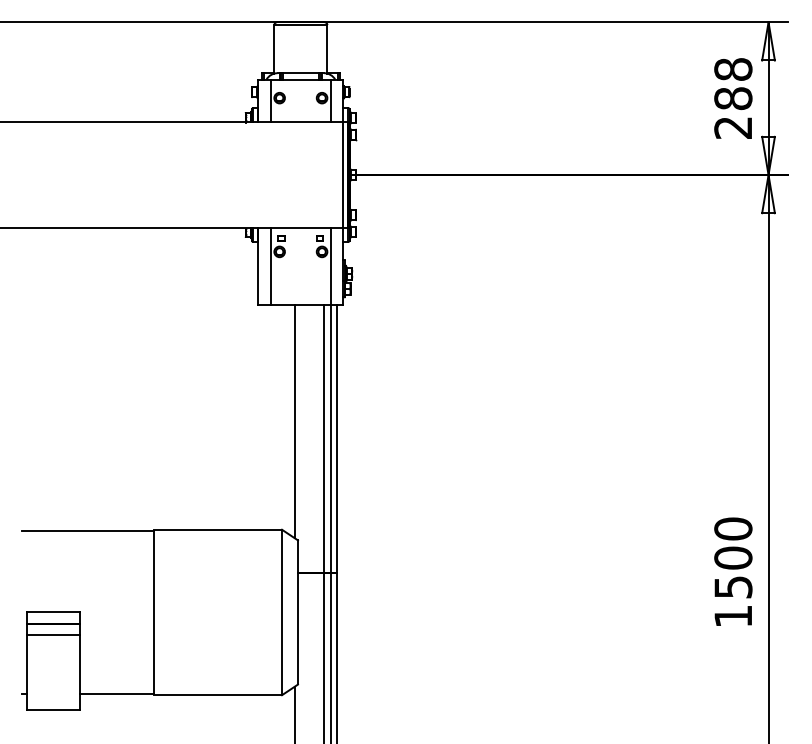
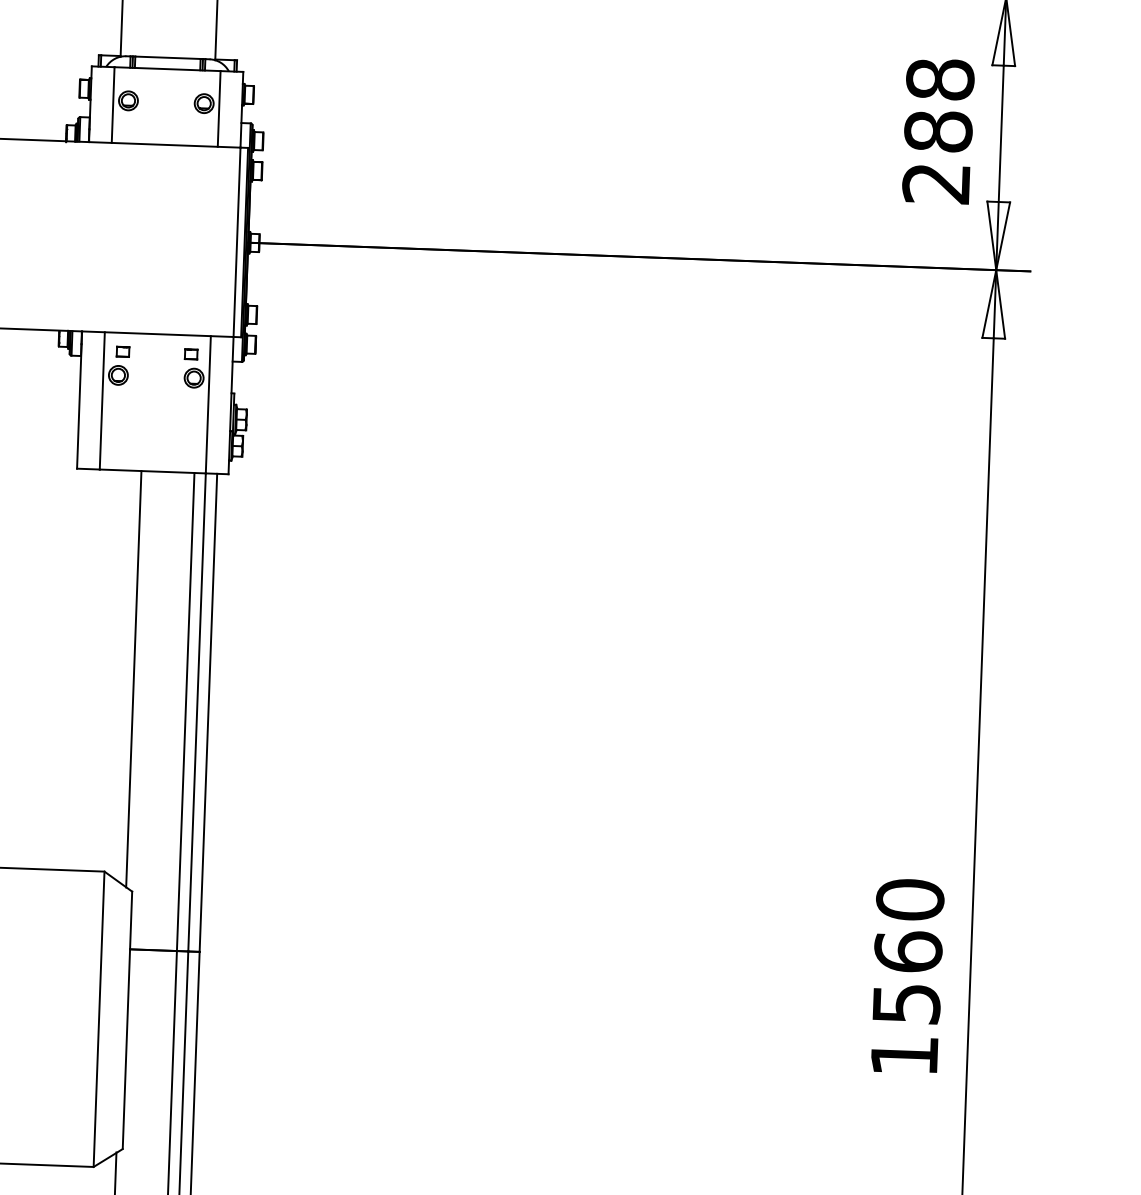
text: (733, 557) -> (908, 950), 1500 -> 1560

